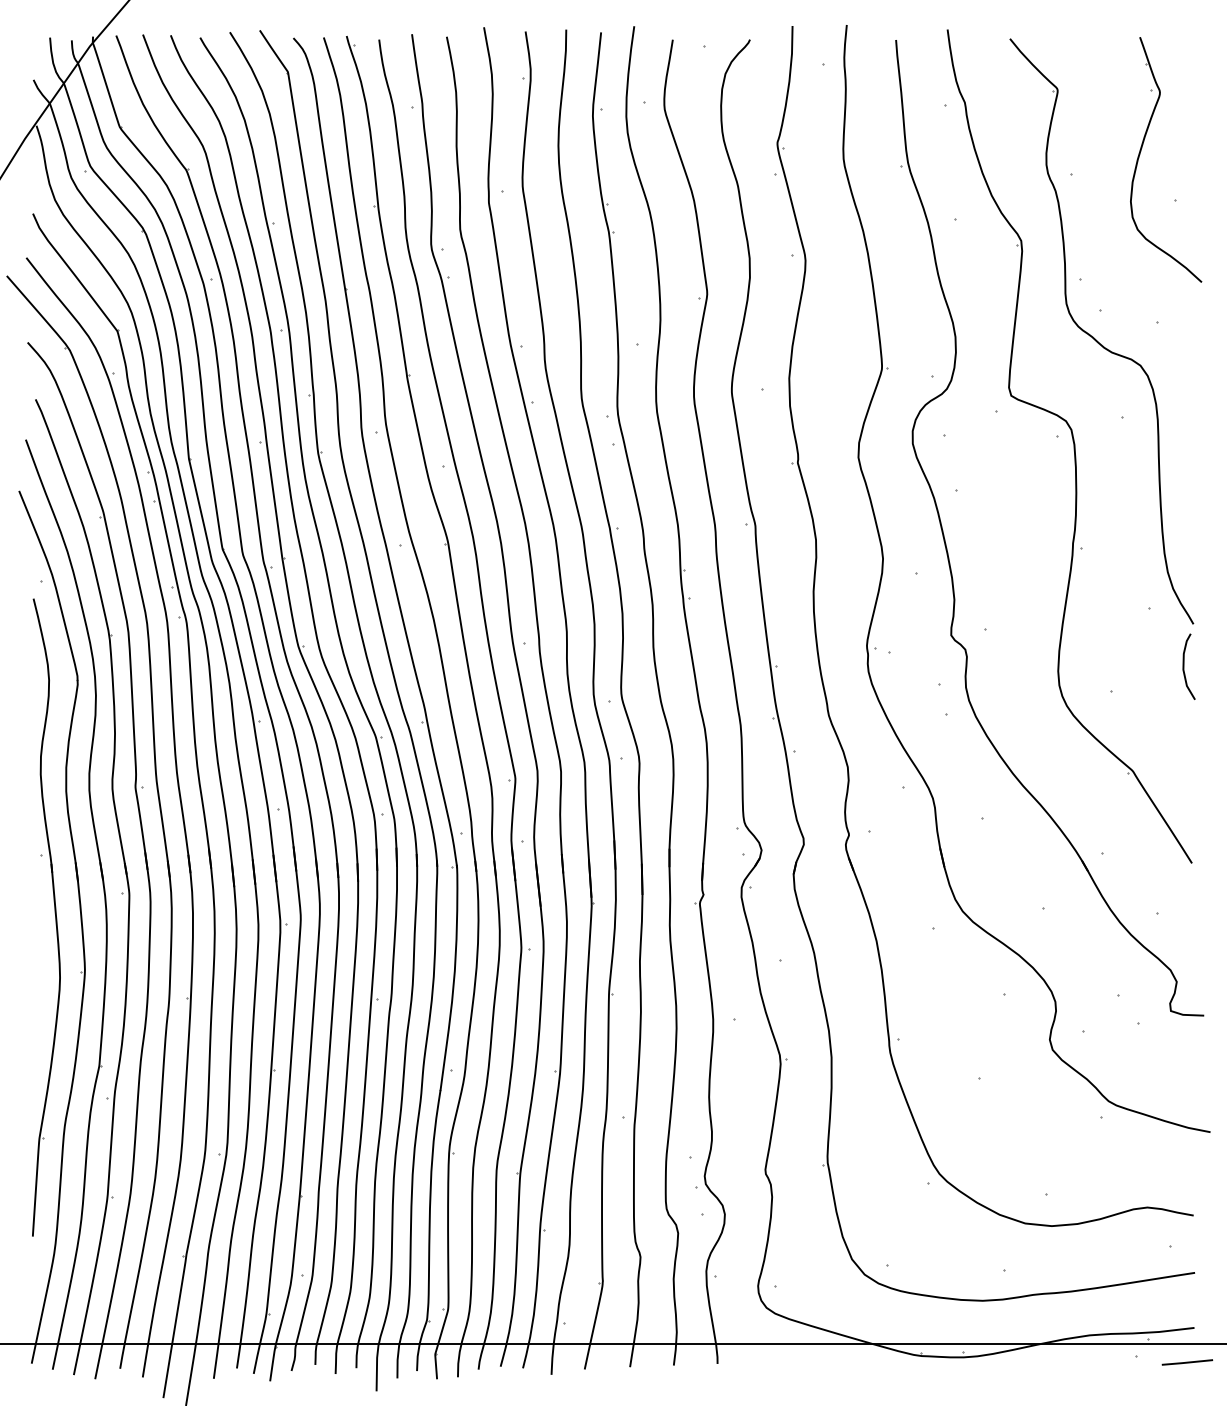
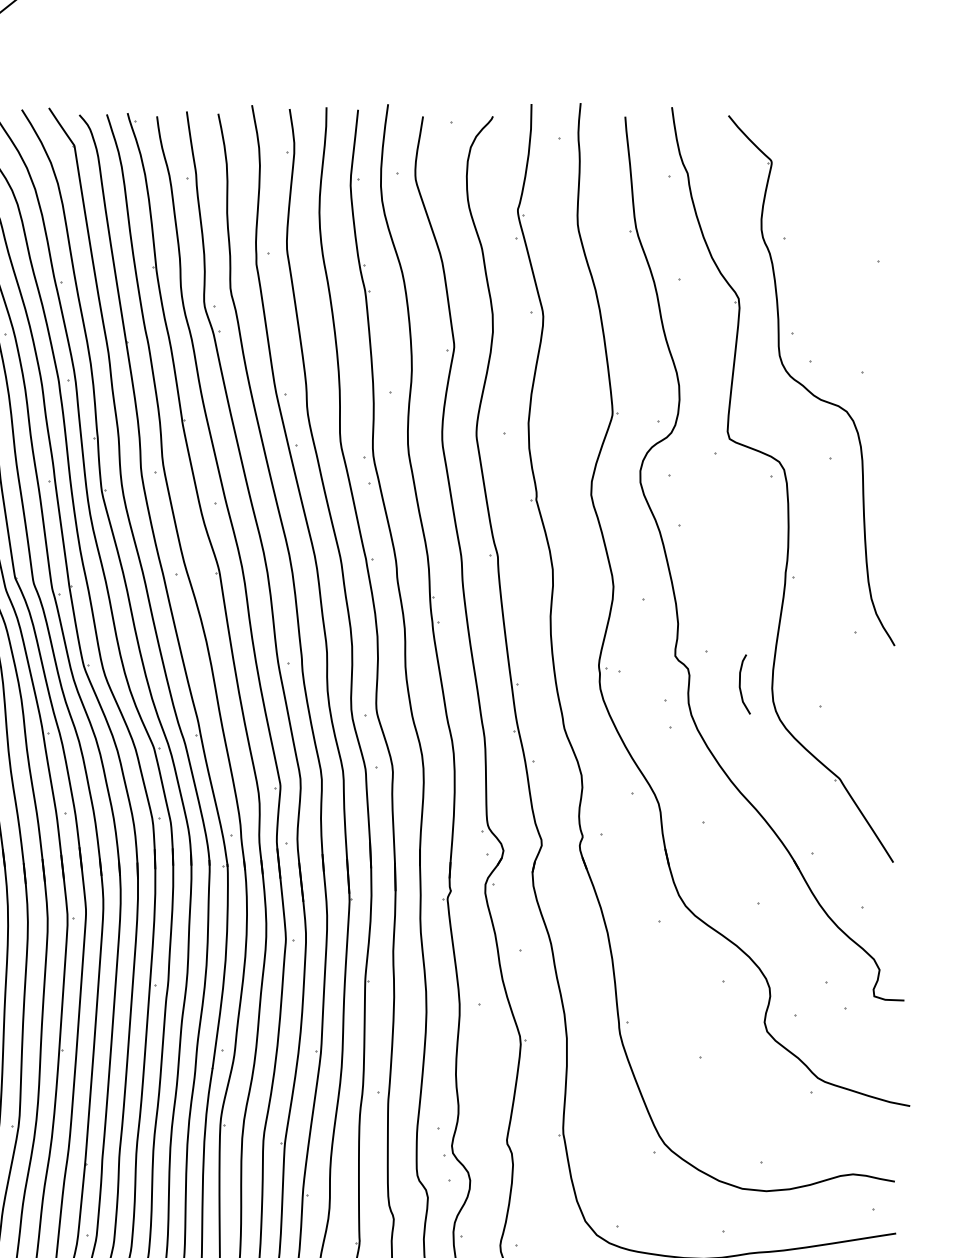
part: (1141, 151) -> (847, 217), removed
curve: (1184, 666) -> (740, 684), moved

